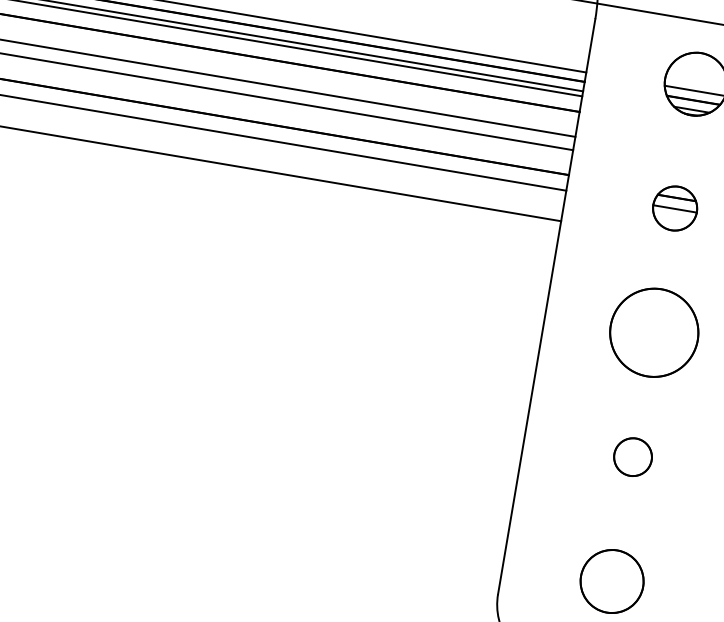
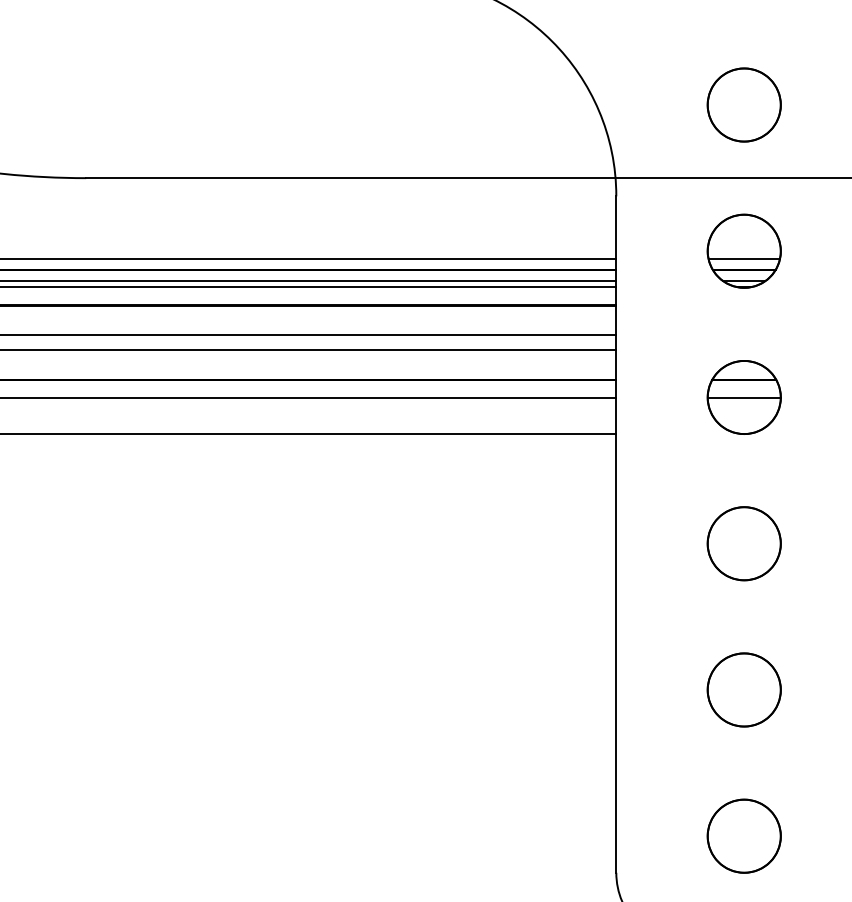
part: (674, 208) -> (743, 397), size x1.43
circle: (653, 332) -> (743, 543), size x0.71
circle: (632, 456) -> (743, 689), size x1.67

